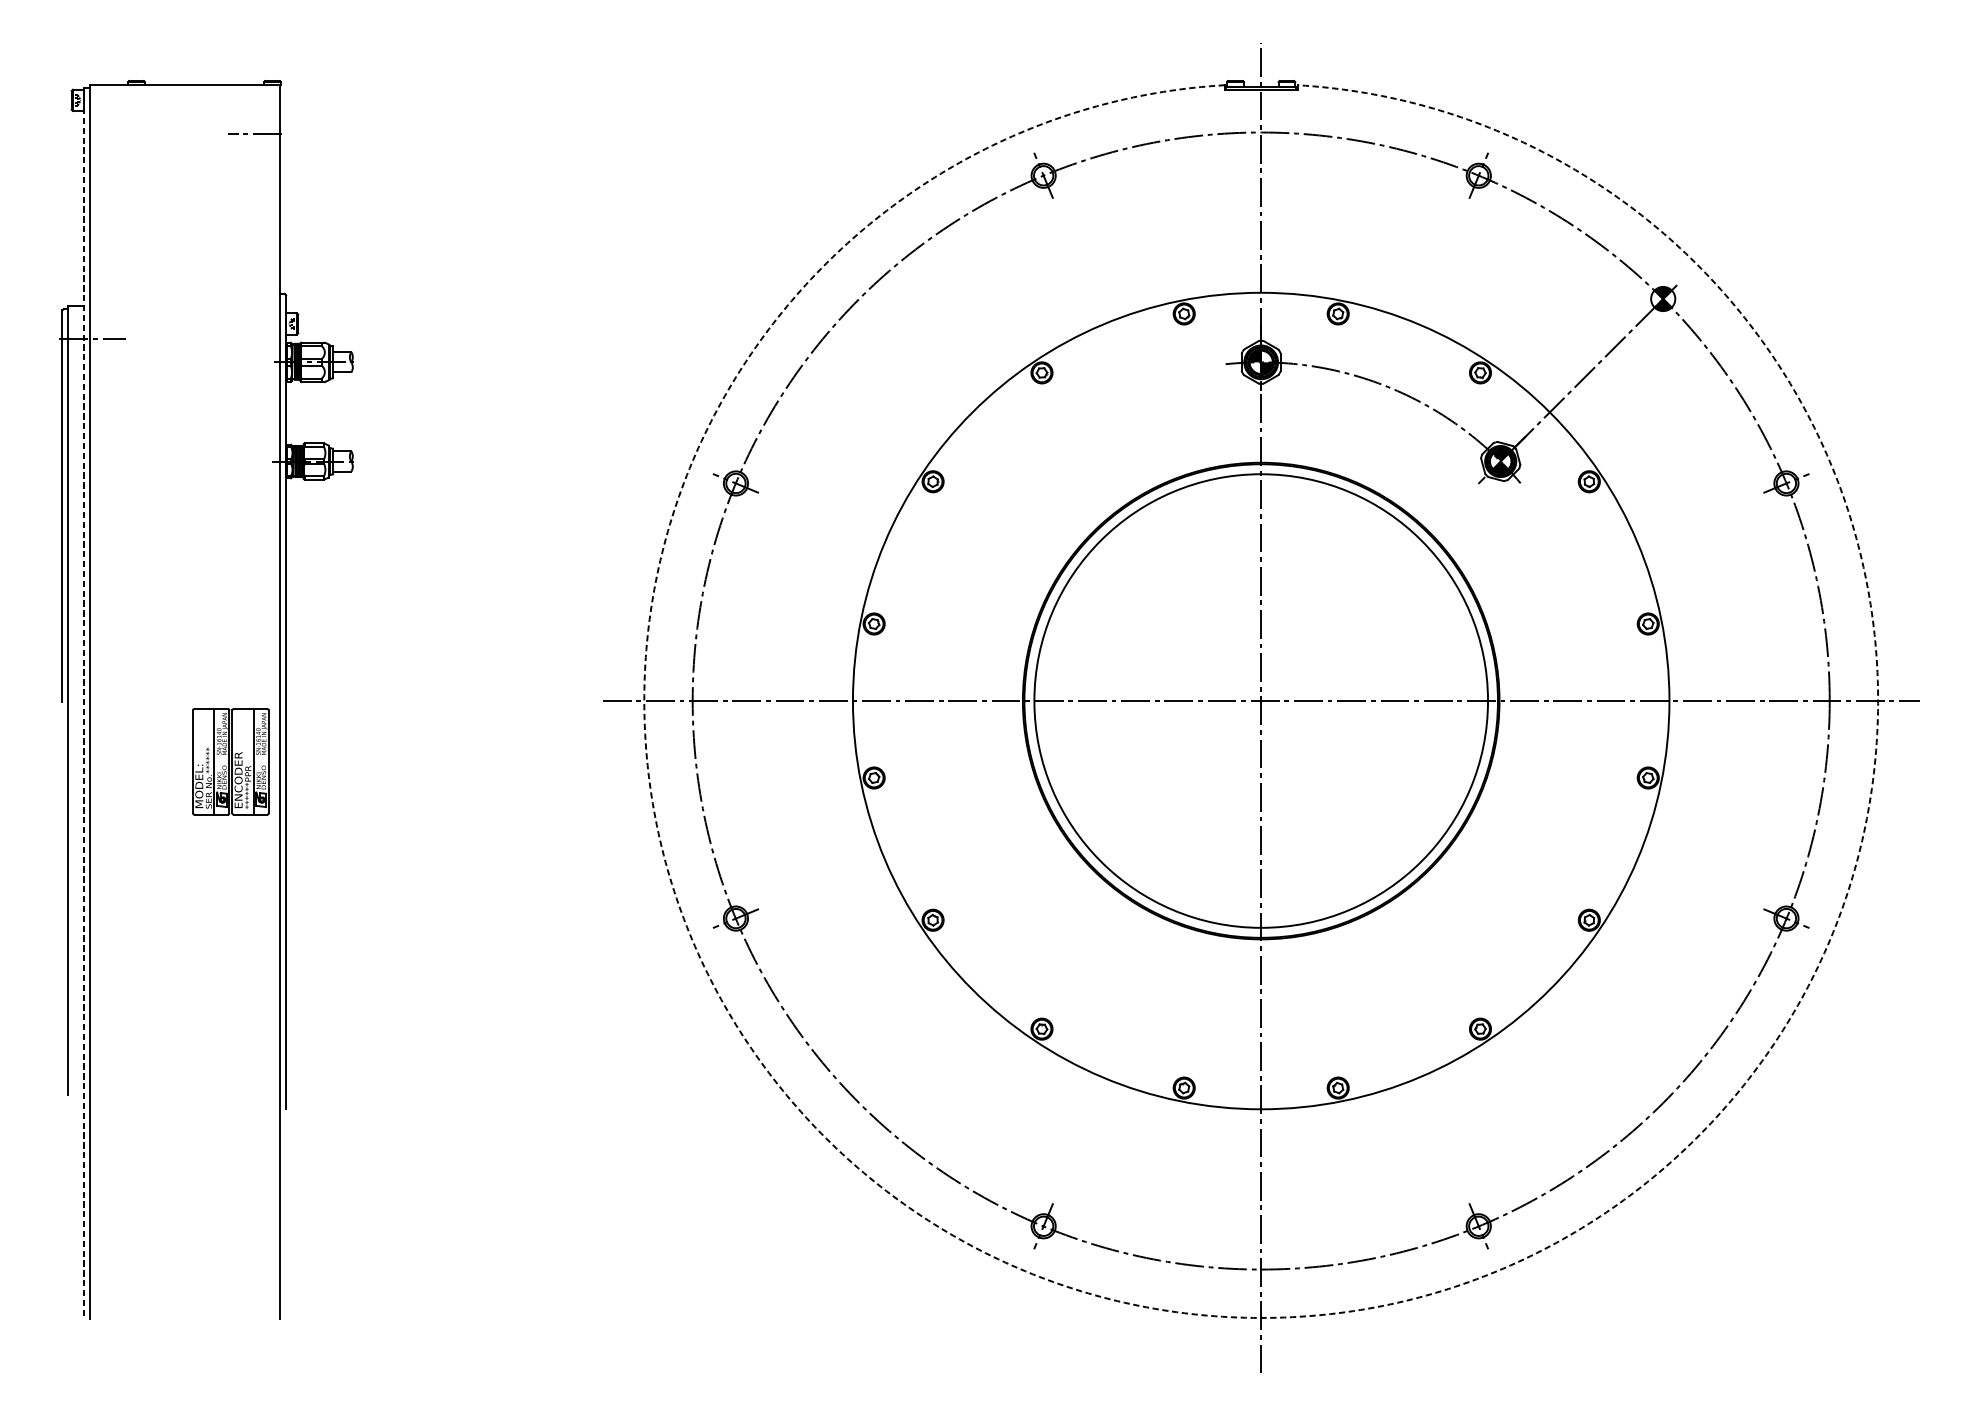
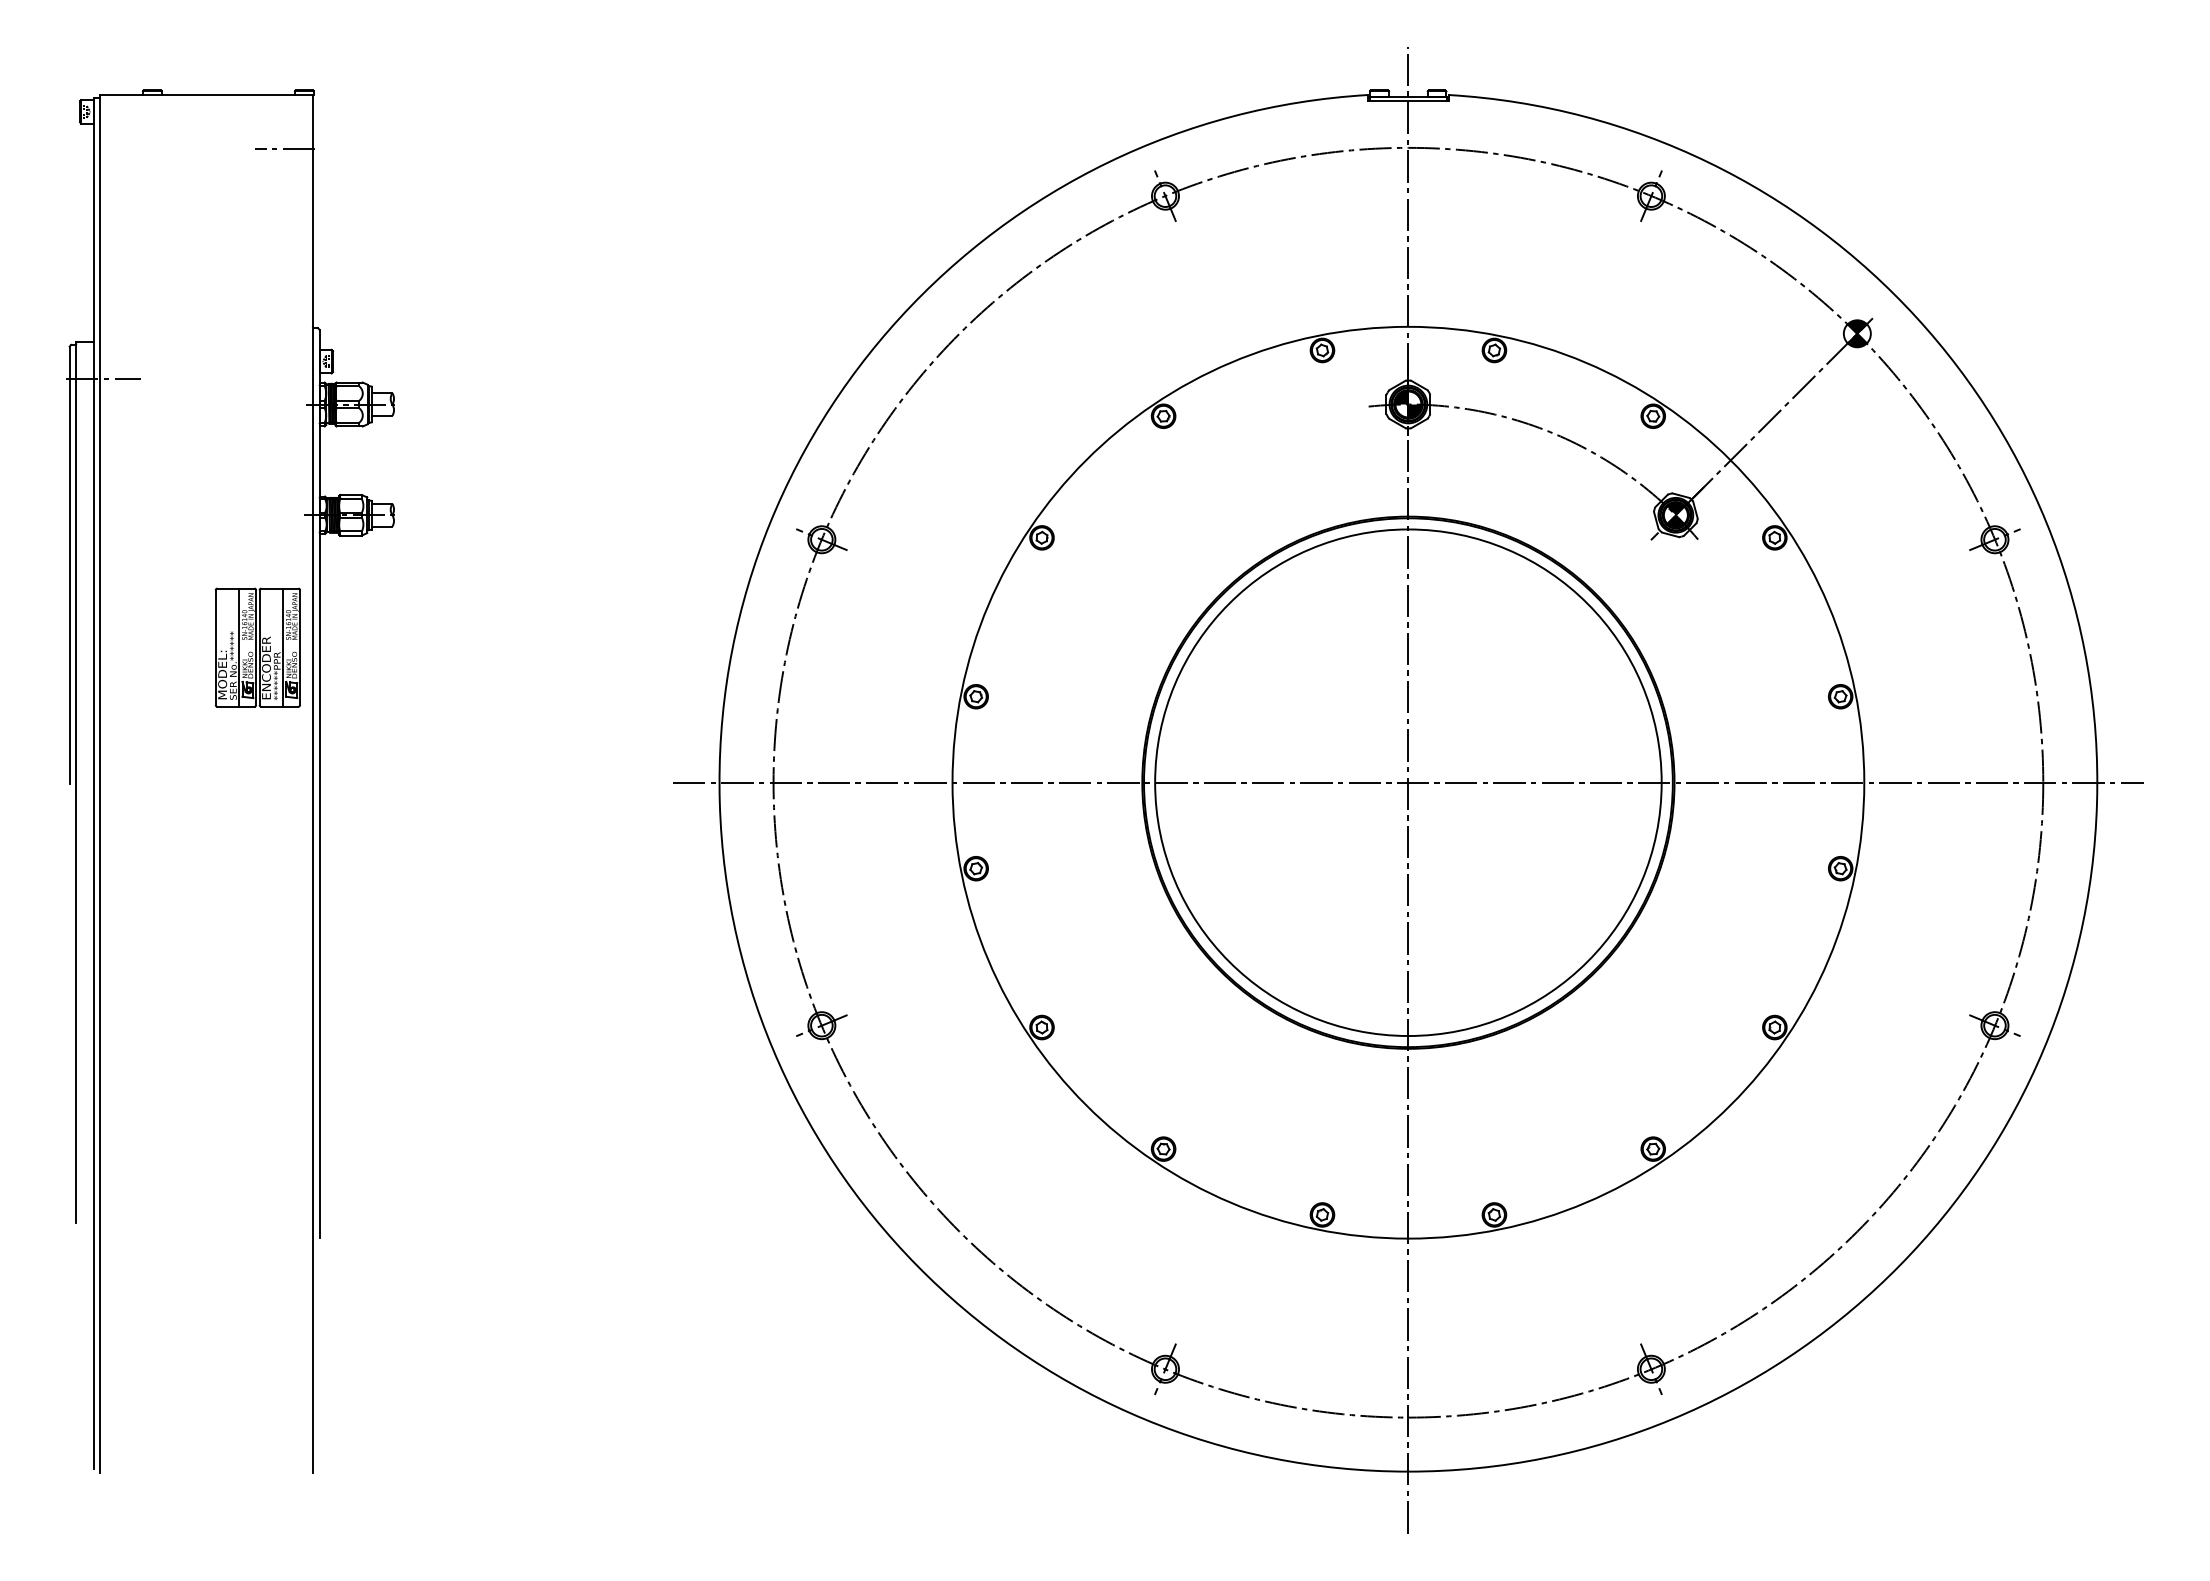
line: (83, 701) -> (93, 783), dashed -> solid
part: (230, 761) -> (257, 647), moved
arc: (1261, 1317) -> (1408, 1471), dashed -> solid

